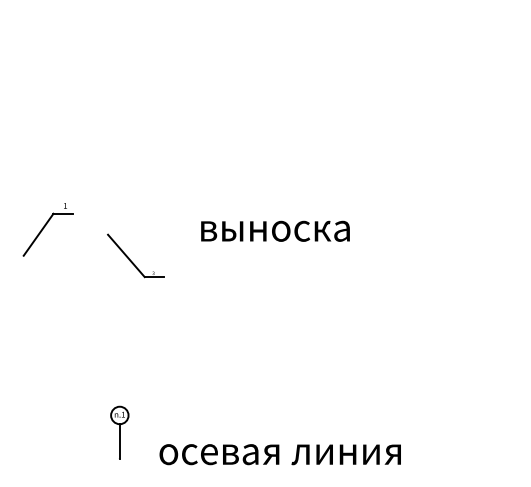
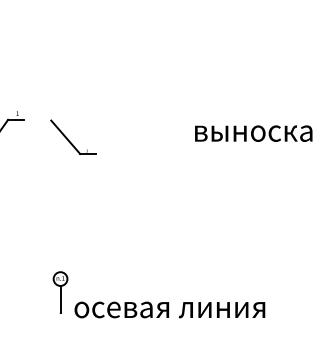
text: (275, 230) -> (253, 133), moved
part: (129, 257) -> (68, 138), moved
text: (279, 454) -> (169, 309), moved

